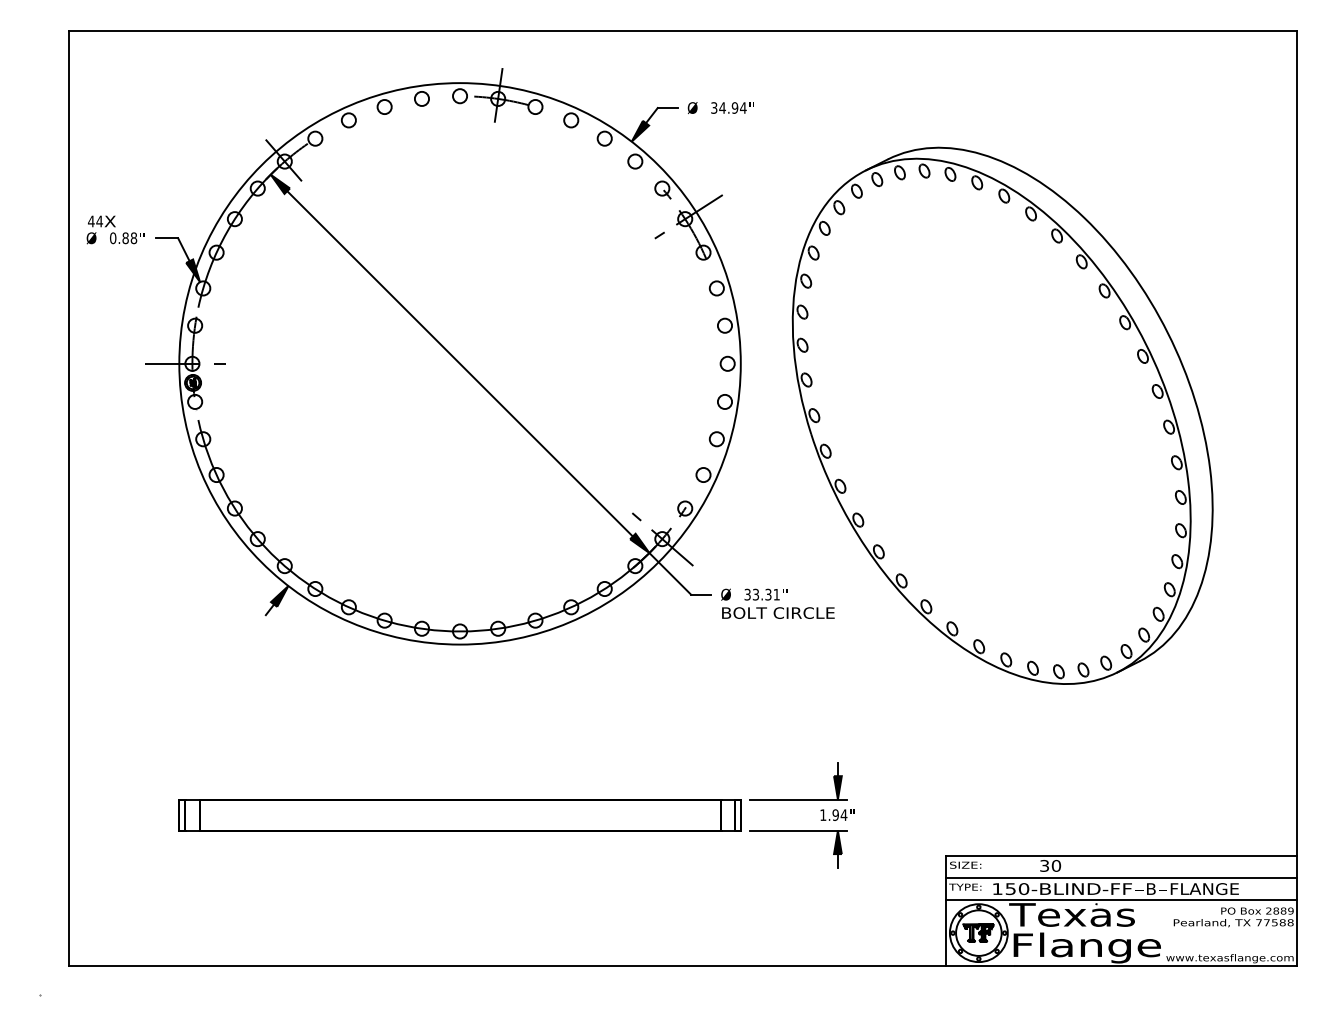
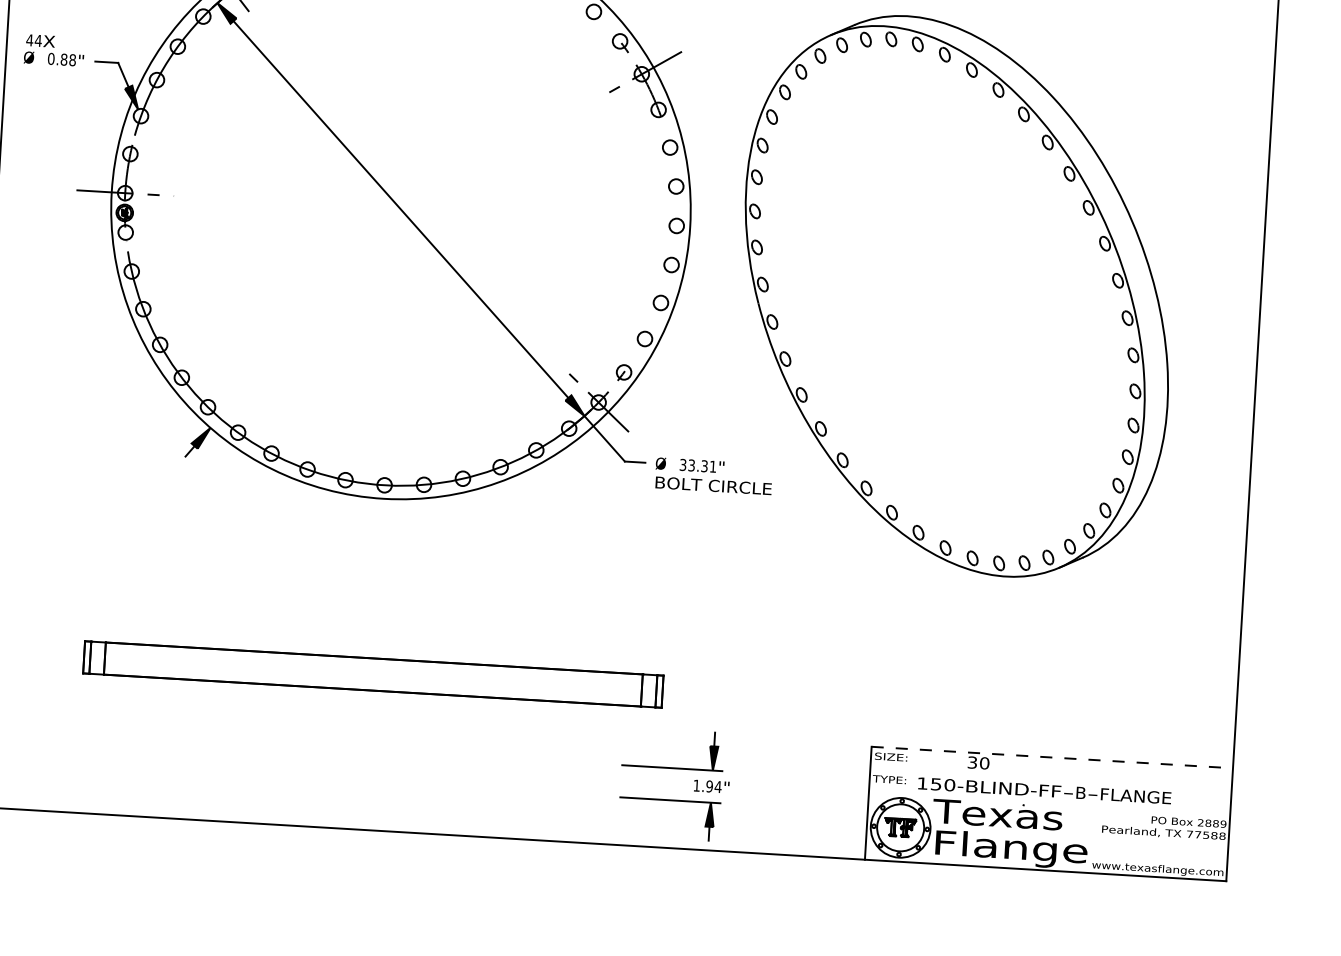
part: (801, 800) -> (675, 769), moved
line: (1122, 856) -> (1053, 757), solid -> dashed
line: (1121, 878) -> (1050, 780), removed
line: (1121, 900) -> (1049, 802), removed

